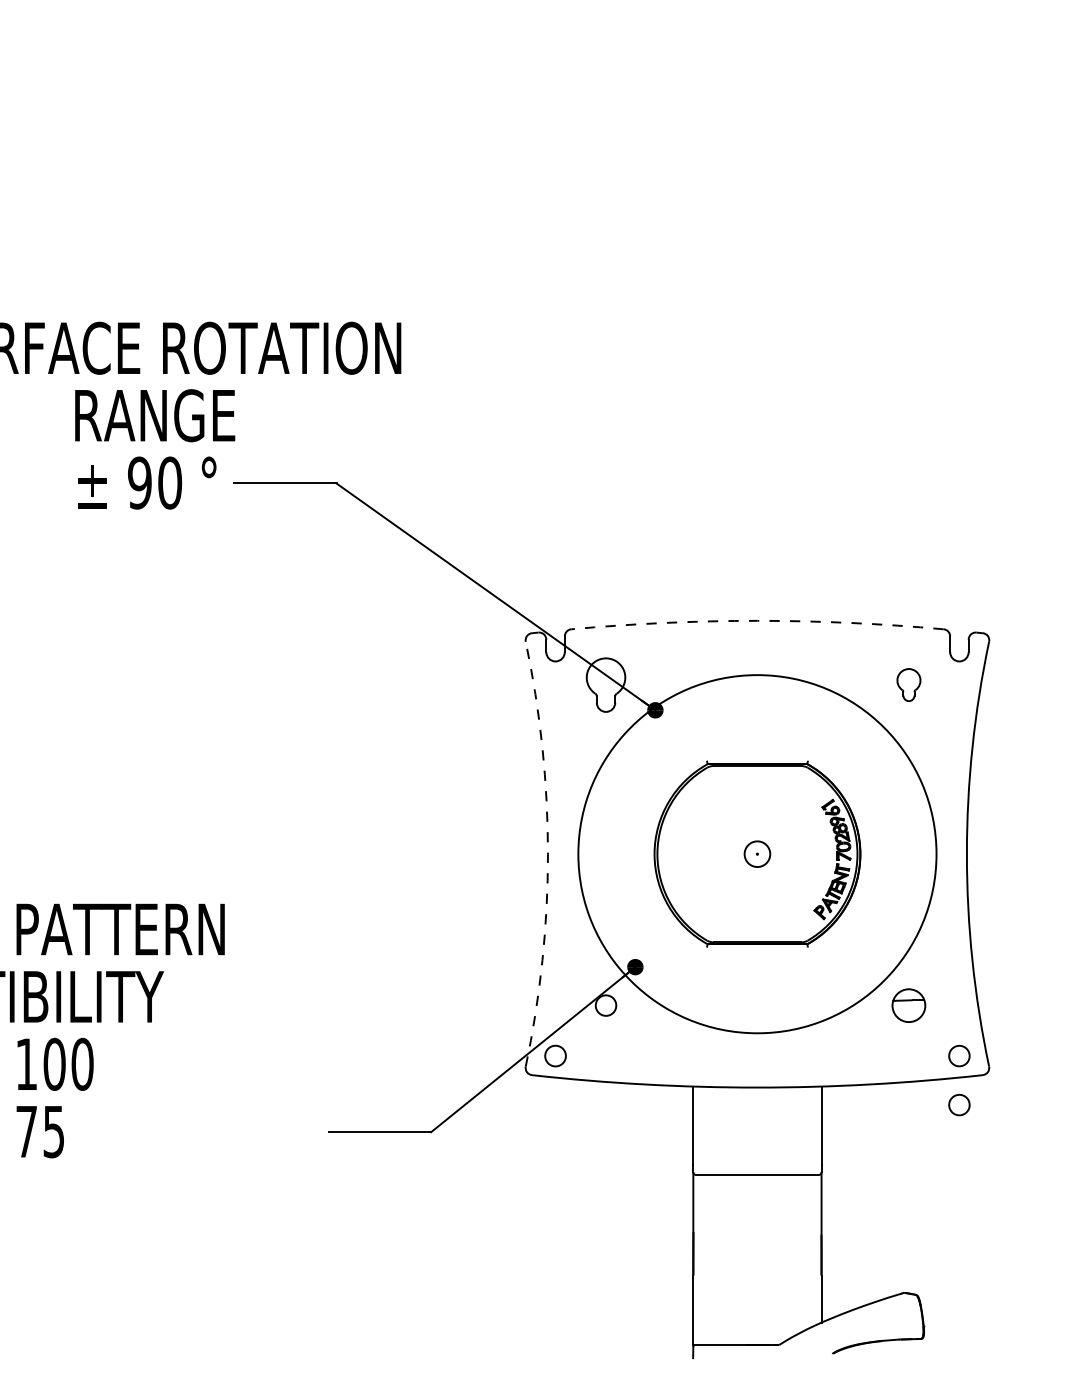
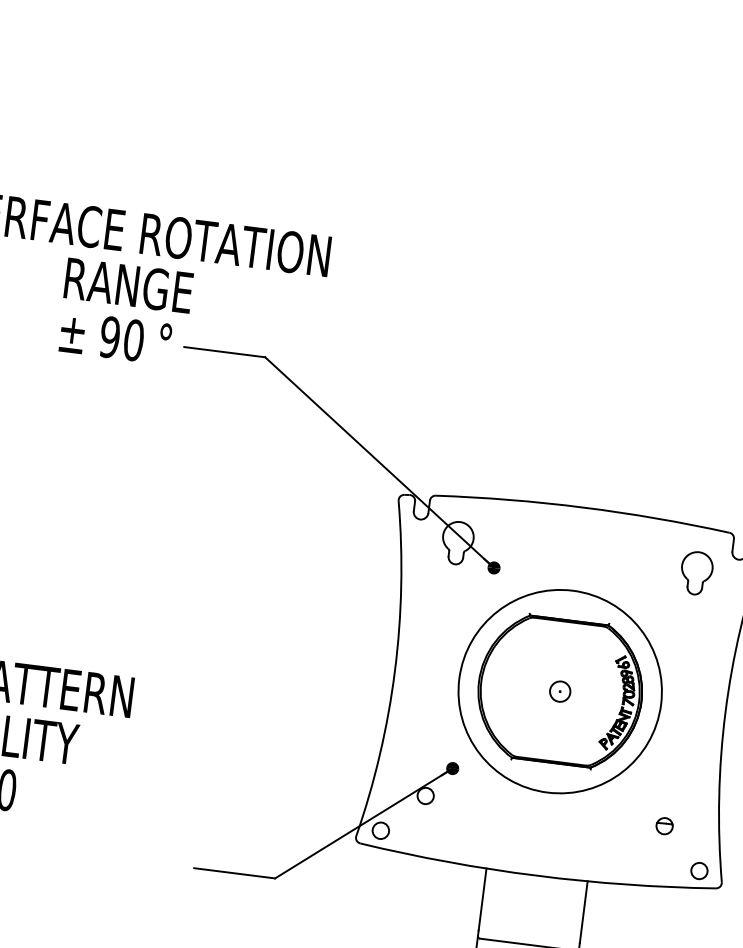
arc: (757, 620) -> (583, 507), dashed -> solid
part: (908, 684) -> (696, 572), size x1.67
arc: (547, 854) -> (394, 670), dashed -> solid
circle: (757, 854) -> (560, 691), size x0.71
part: (908, 1005) -> (664, 826), size x0.62
circle: (959, 1104) -> (694, 909), removed

